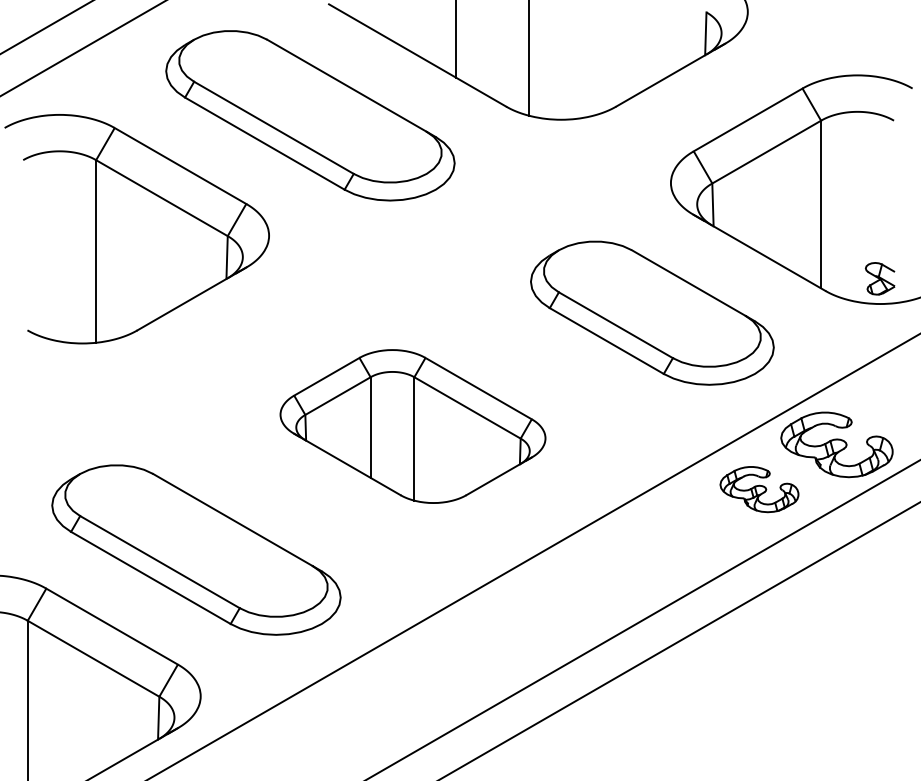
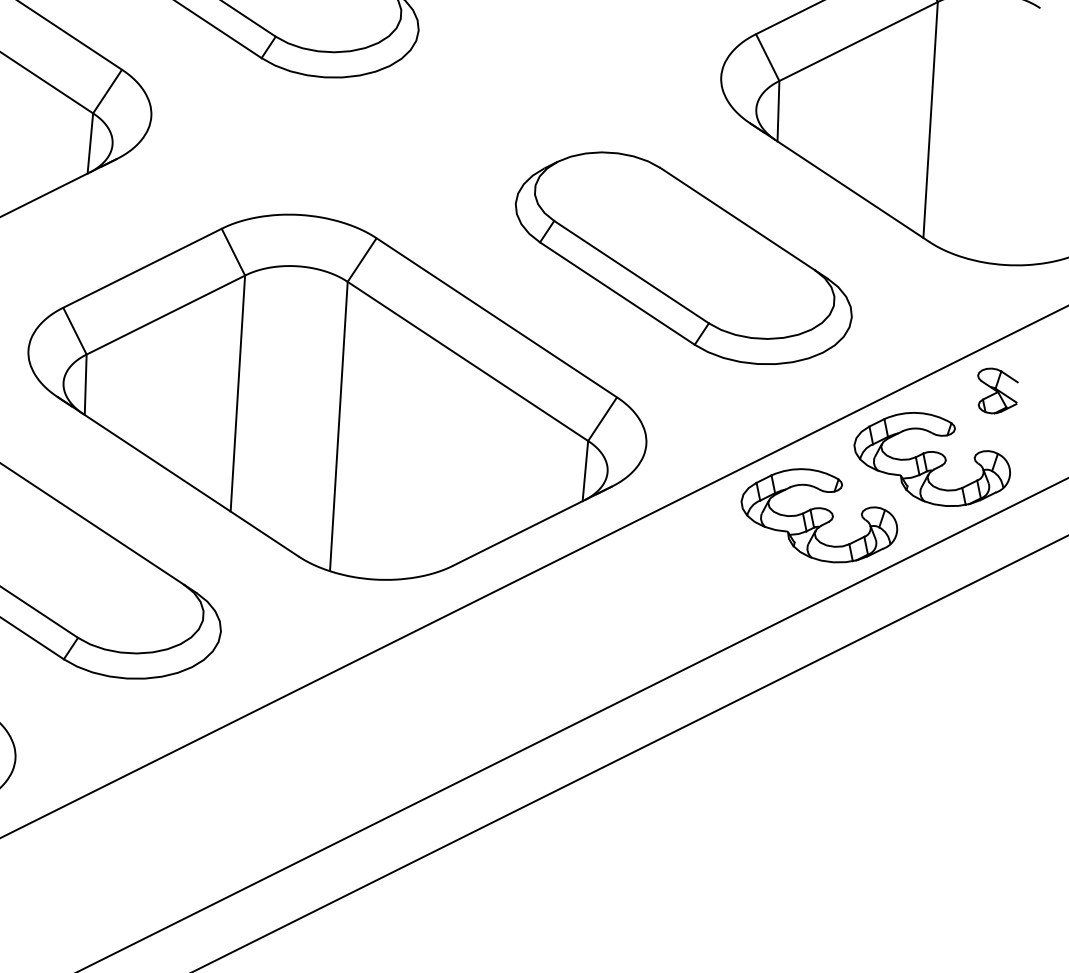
part: (879, 278) -> (996, 390), moved
part: (412, 426) -> (336, 397), size x1.67
part: (759, 489) -> (819, 515), size x1.43

